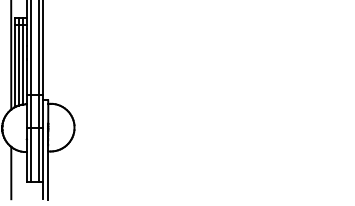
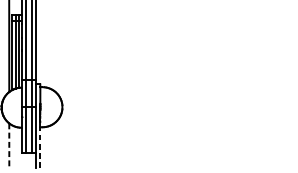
line: (11, 173) -> (9, 145), solid -> dashed
line: (48, 175) -> (40, 147), solid -> dashed

